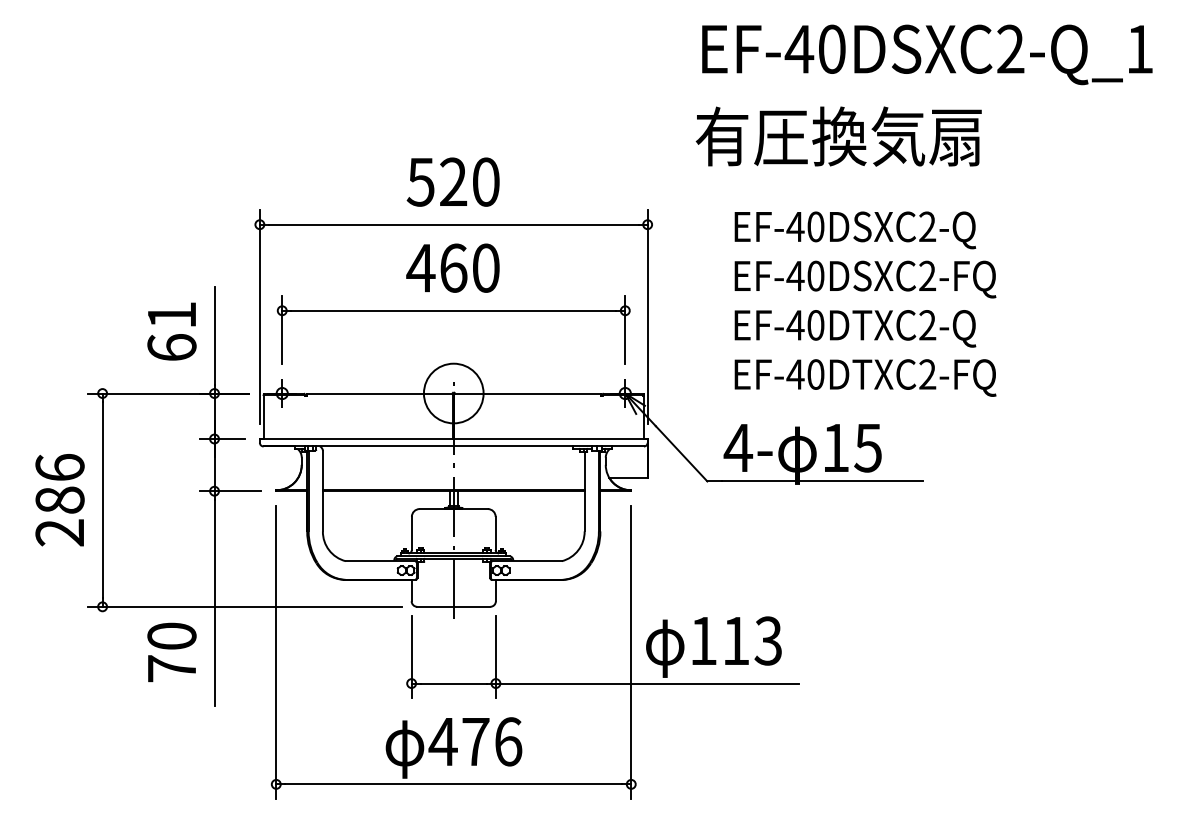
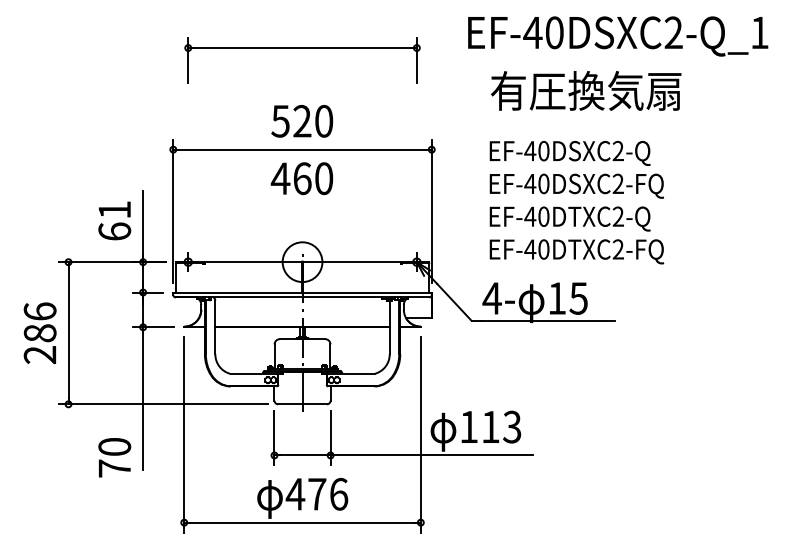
text: (839, 135) -> (586, 90), moved
part: (453, 311) -> (302, 48), moved
text: (171, 652) -> (114, 457), moved

